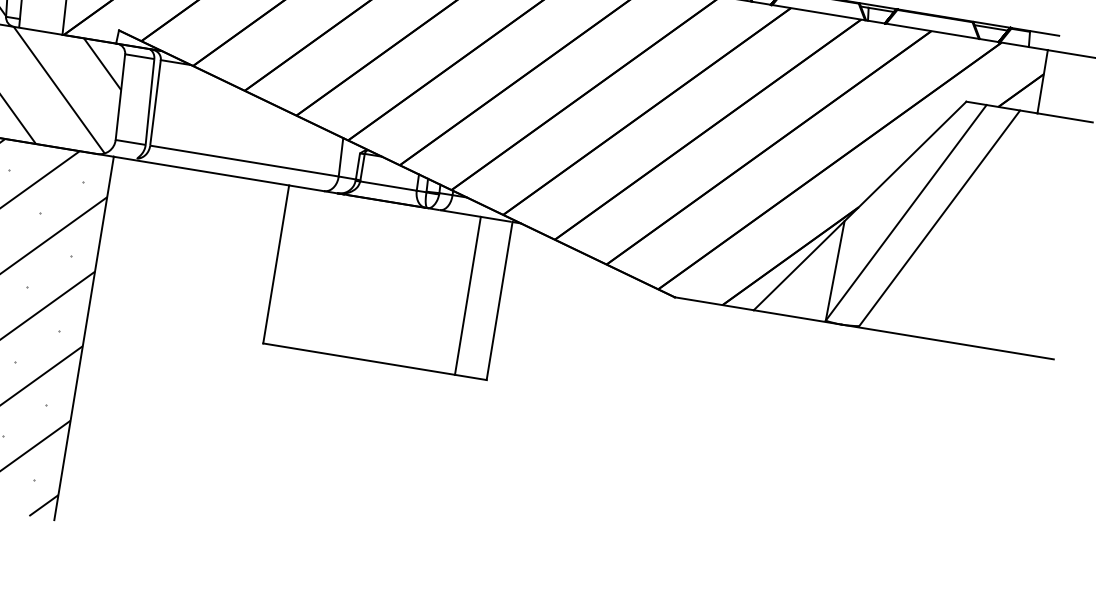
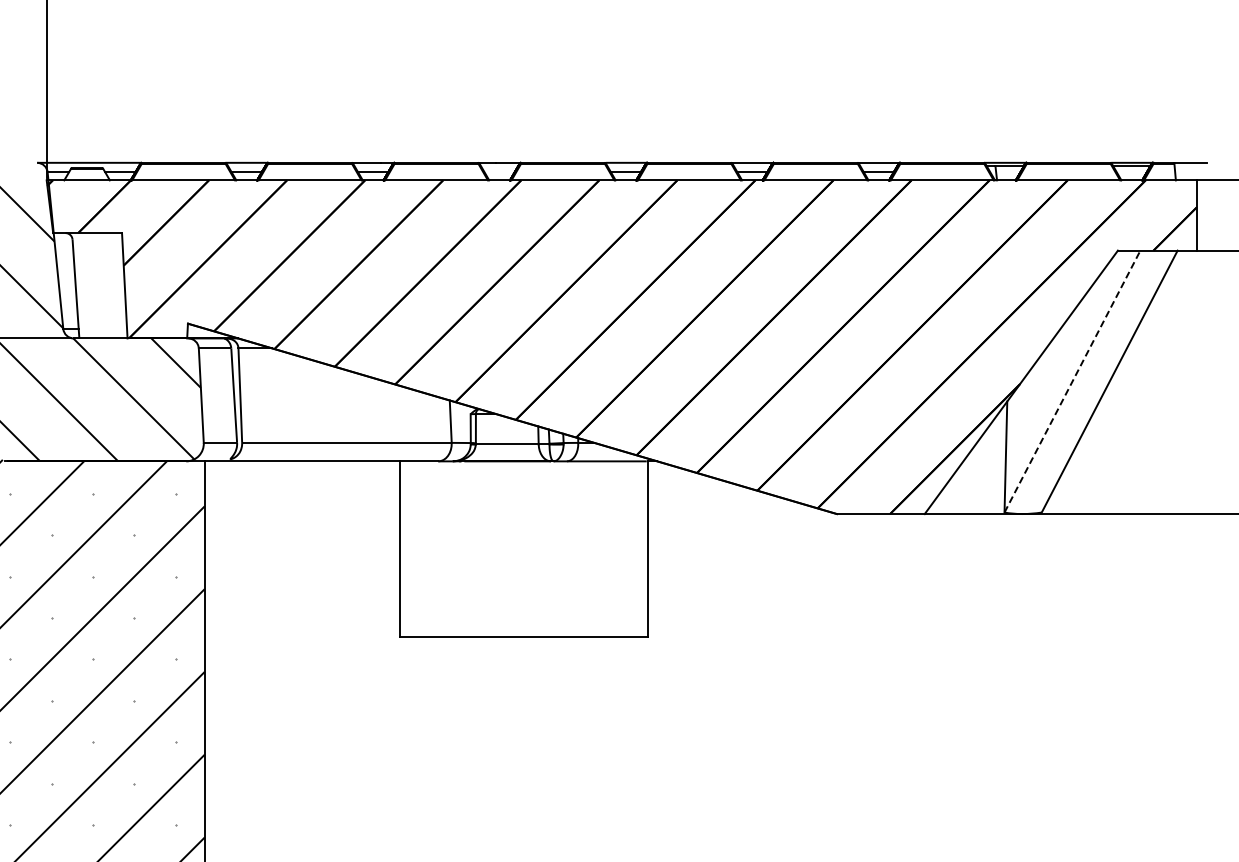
line: (906, 212) -> (1072, 381), solid -> dashed
line: (467, 295) -> (612, 548), removed

